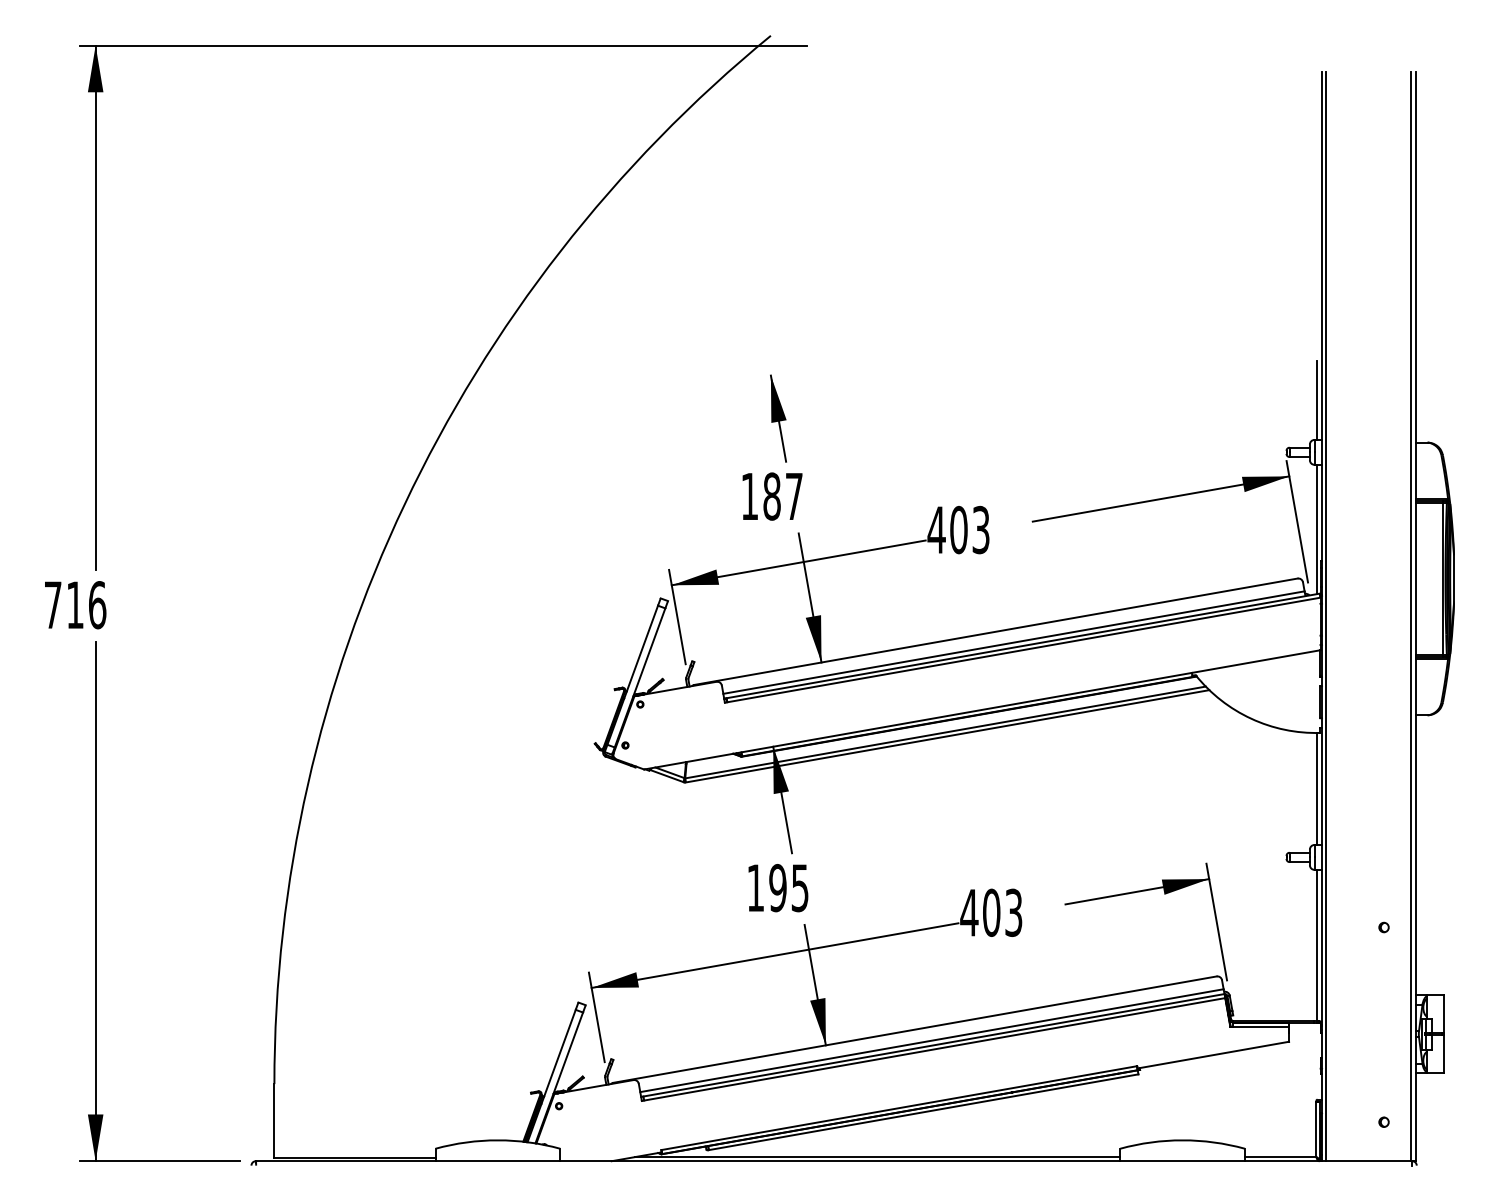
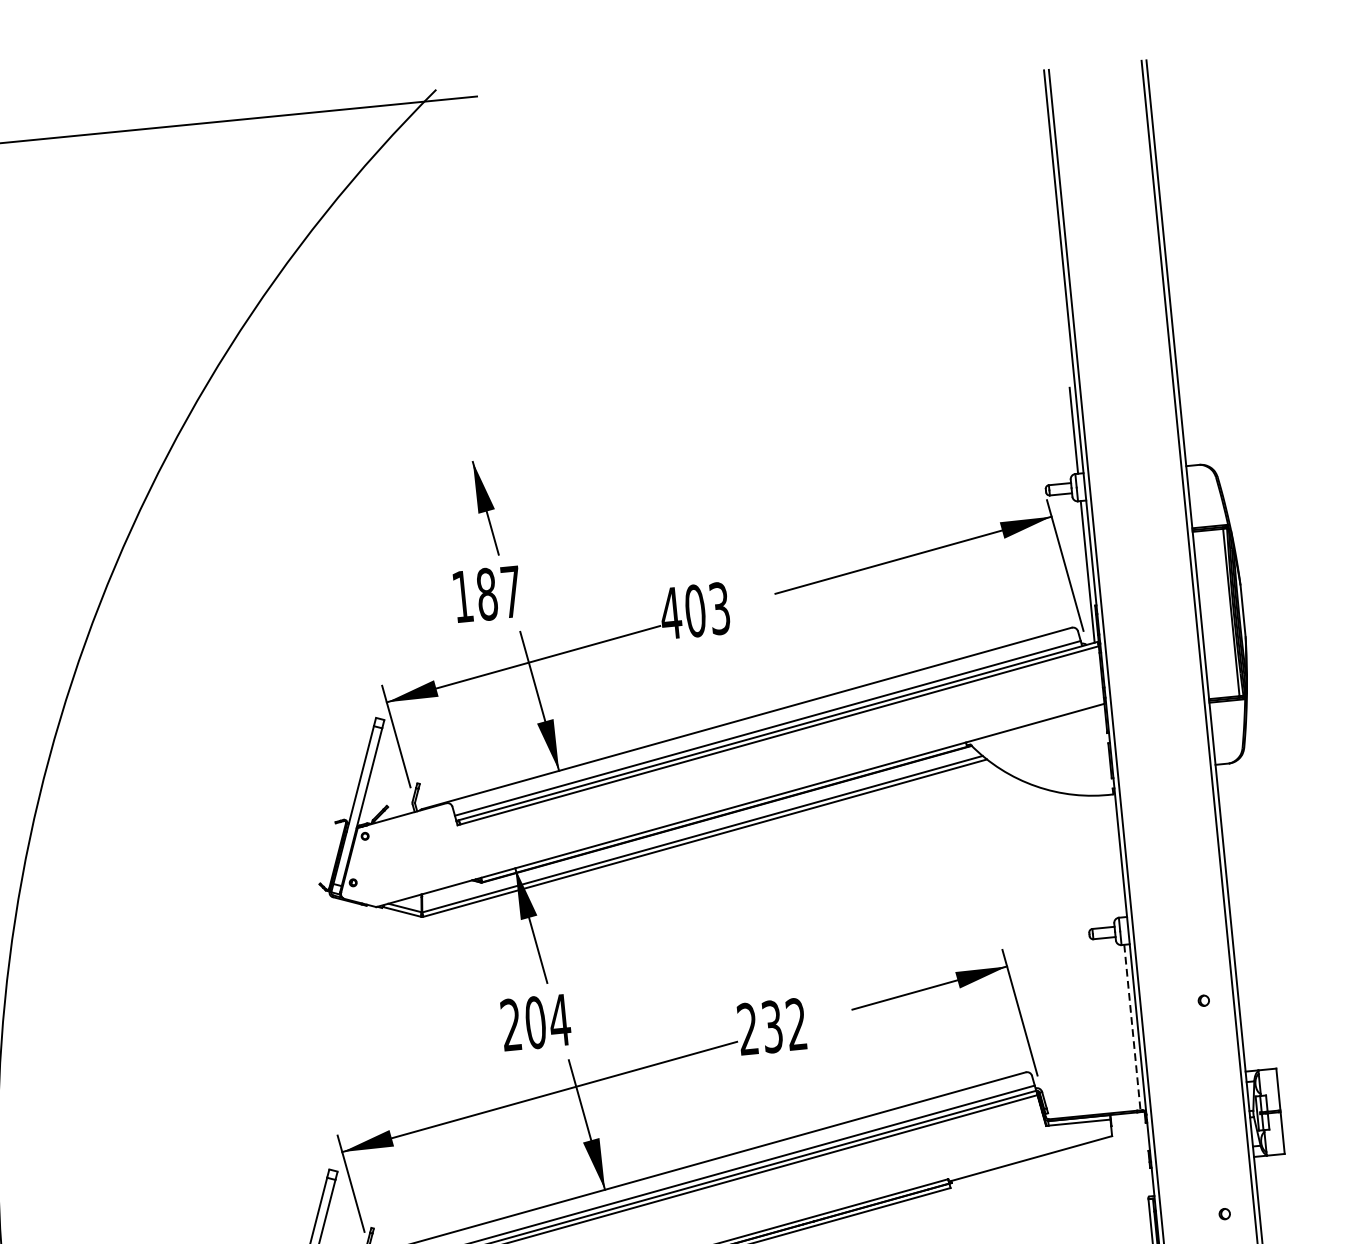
line: (1317, 788) -> (1116, 855), removed
text: (778, 888) -> (536, 1023), 195 -> 204
text: (991, 912) -> (772, 1026), 403 -> 232
line: (1317, 945) -> (1132, 1027), solid -> dashed

